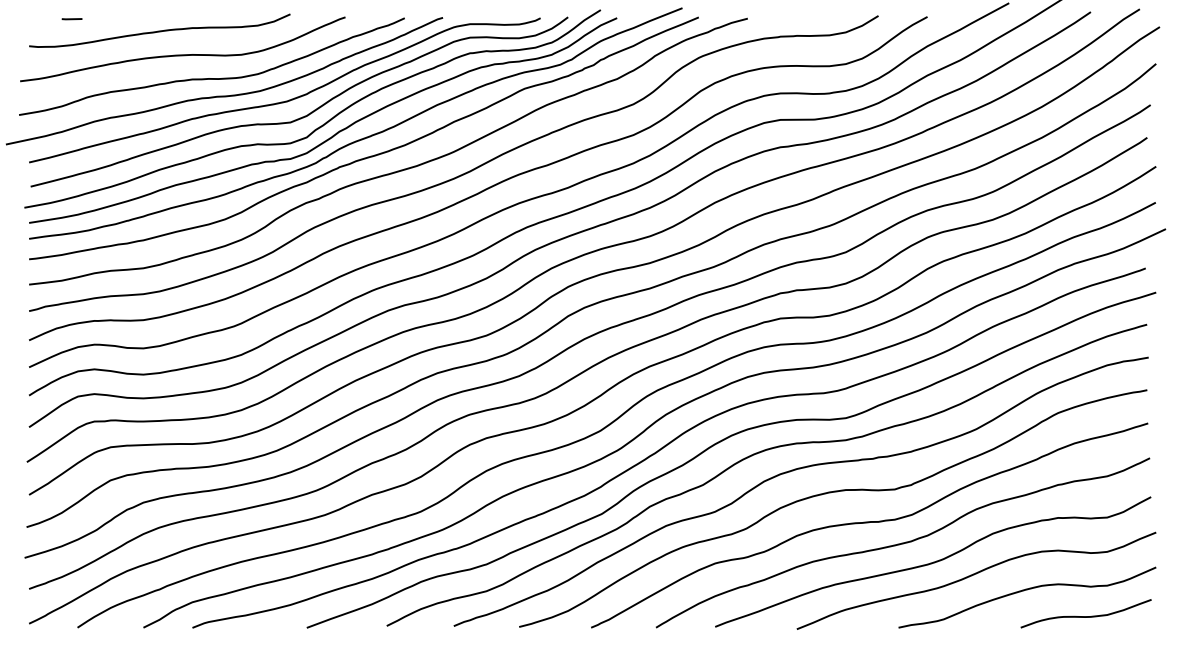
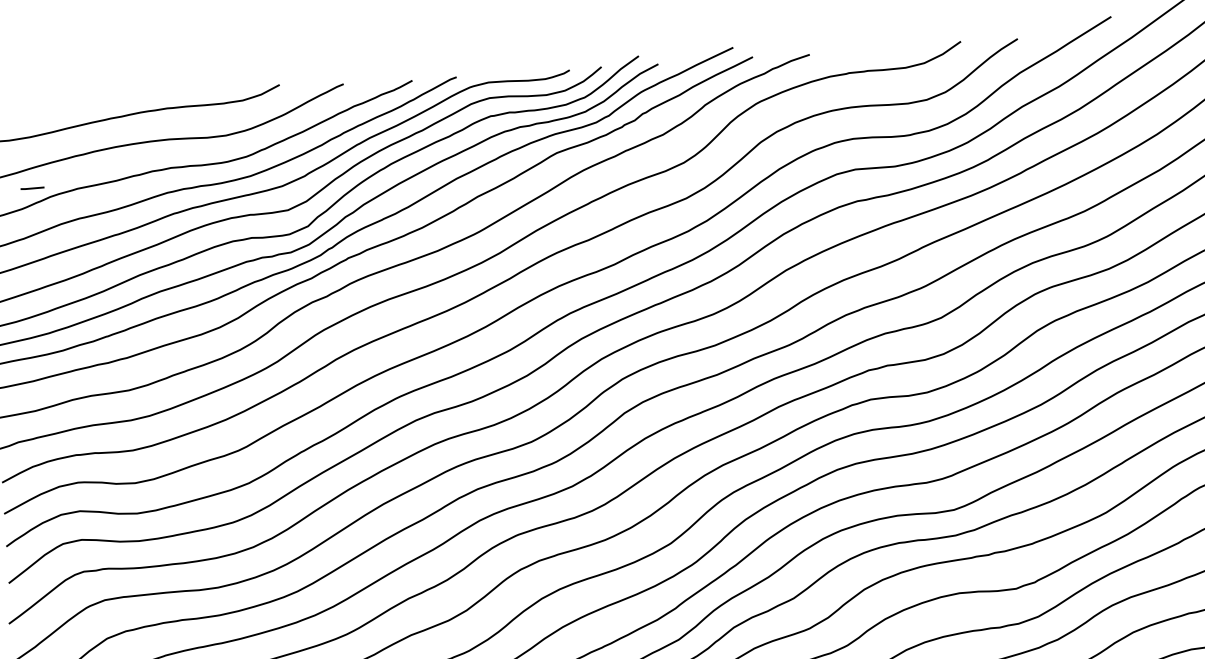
line: (71, 19) -> (31, 188), moved

